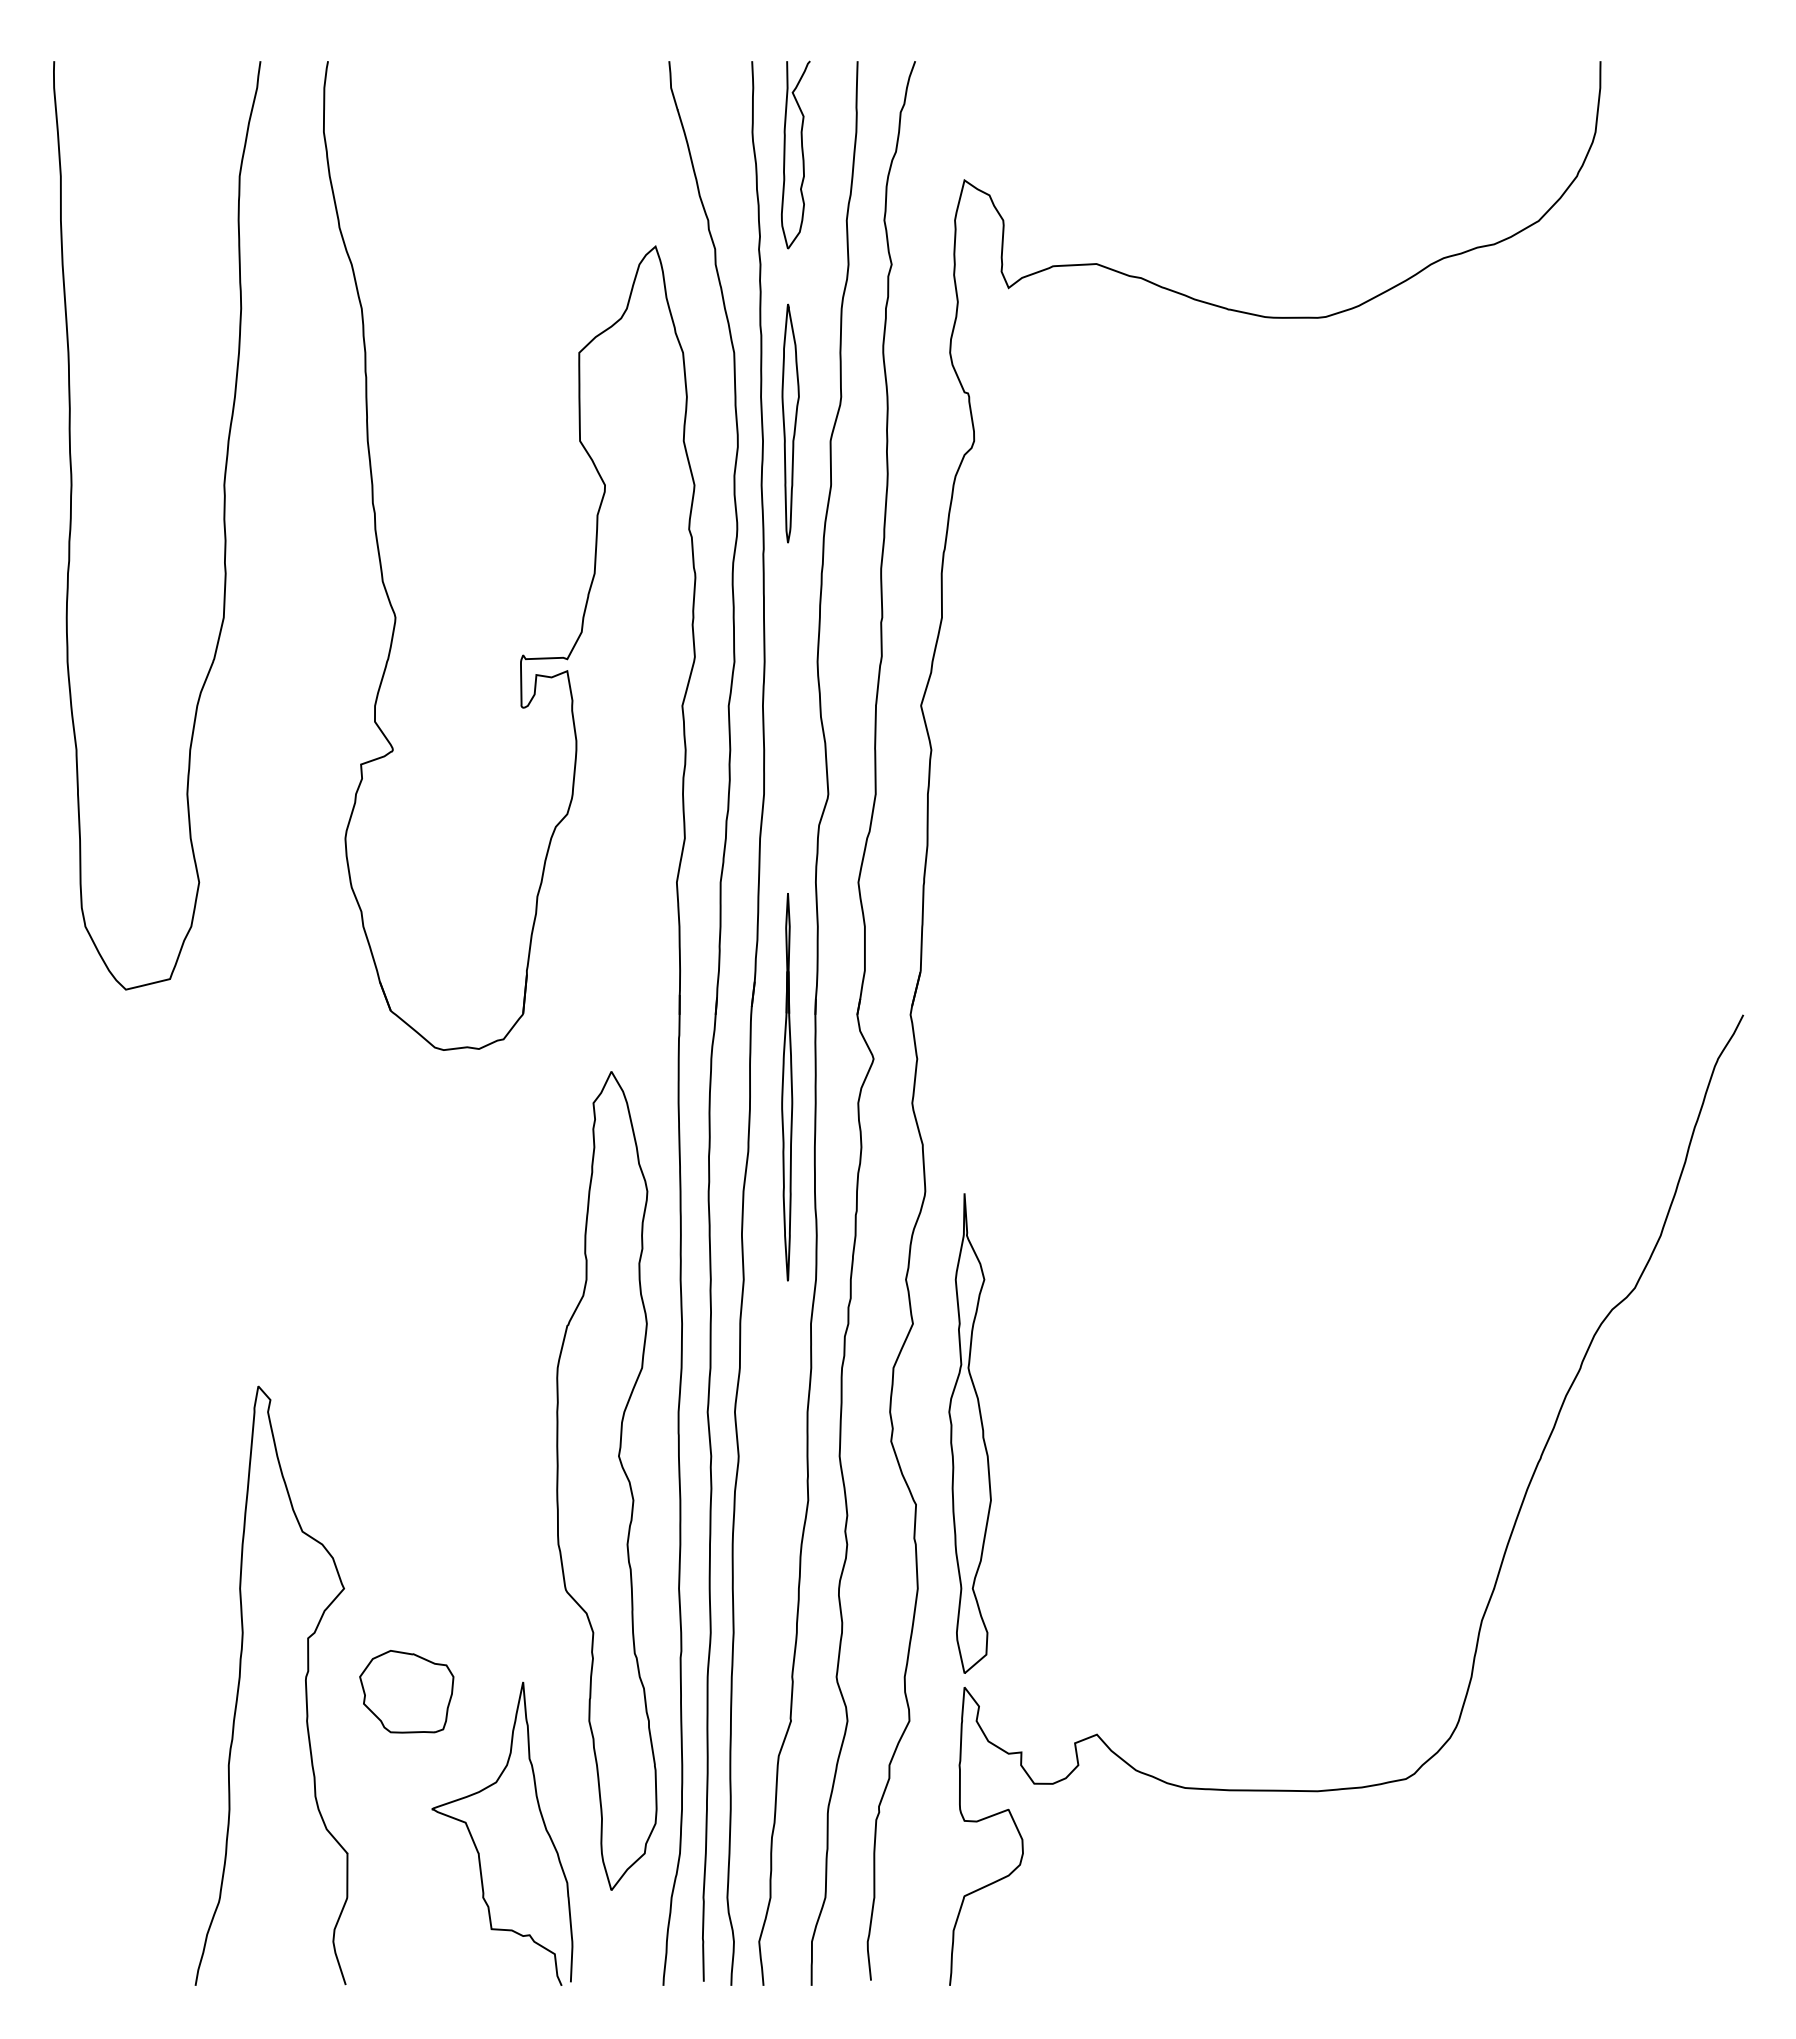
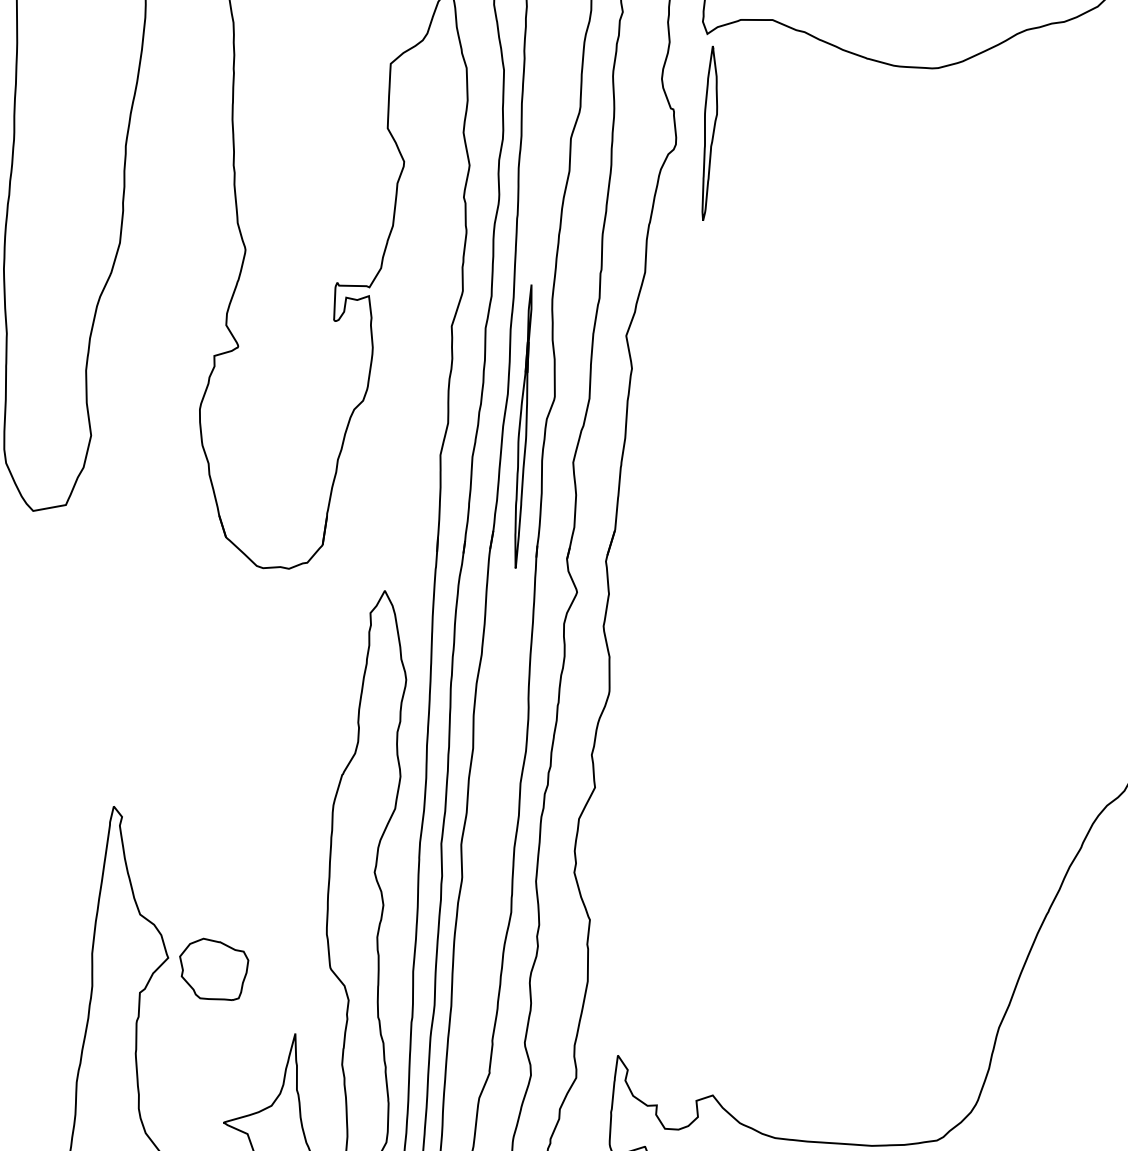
part: (790, 423) -> (709, 133), moved
part: (787, 1087) -> (523, 426), moved
part: (969, 1433) -> (631, 870), removed
part: (406, 1691) -> (213, 969), moved

